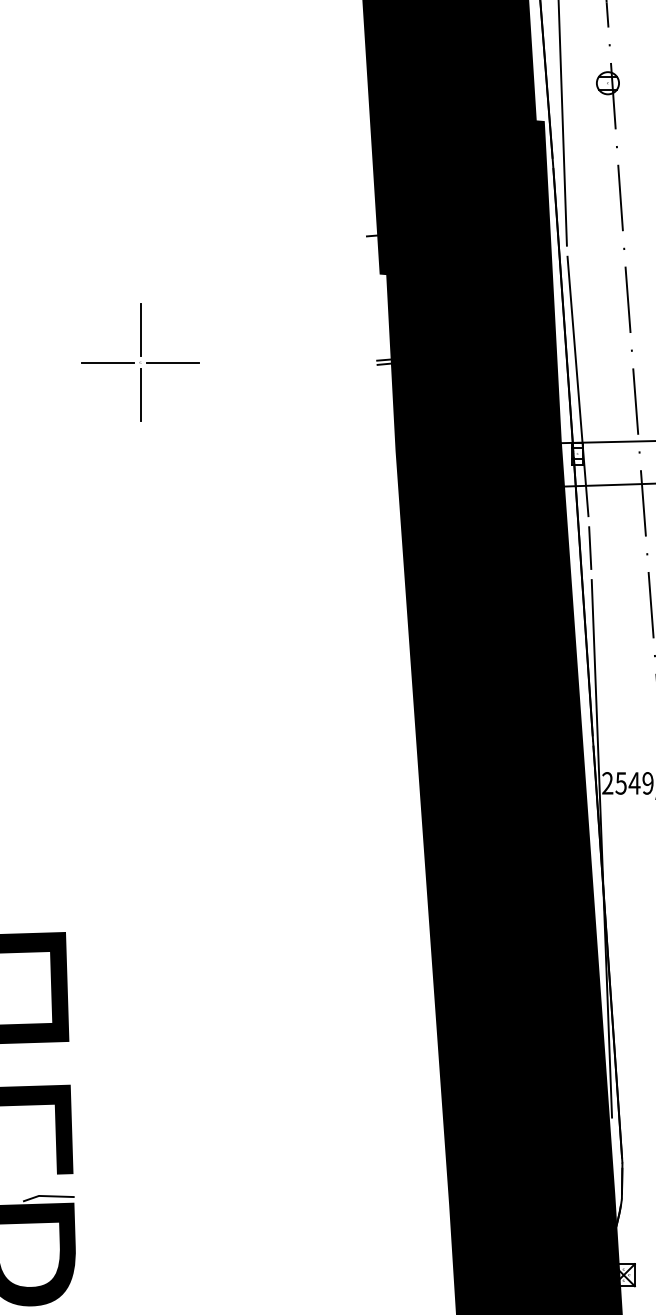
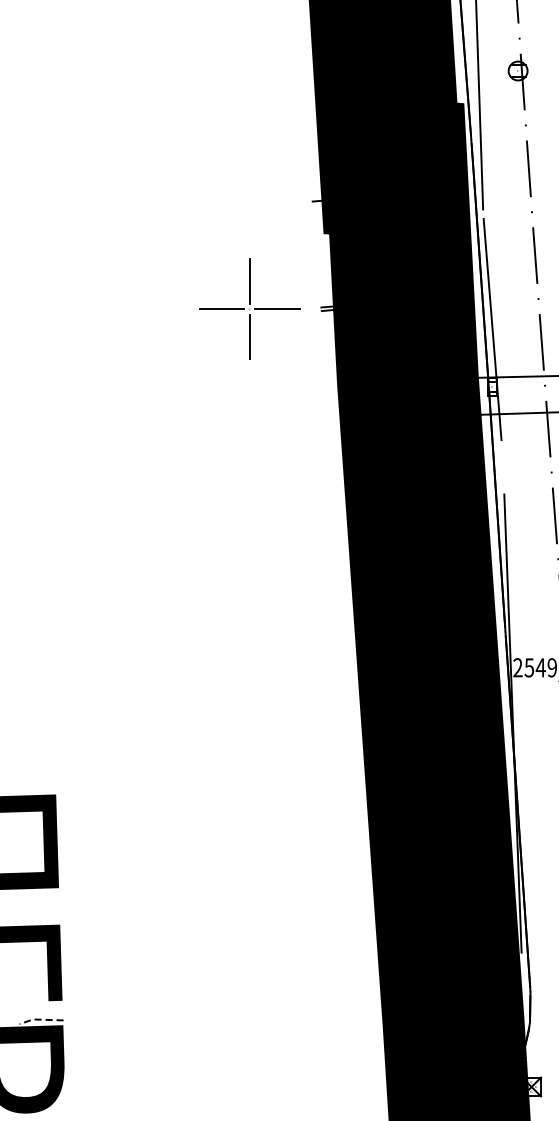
part: (140, 361) -> (249, 308), moved
line: (589, 548) -> (502, 467), removed
line: (47, 1195) -> (40, 1019), solid -> dashed

